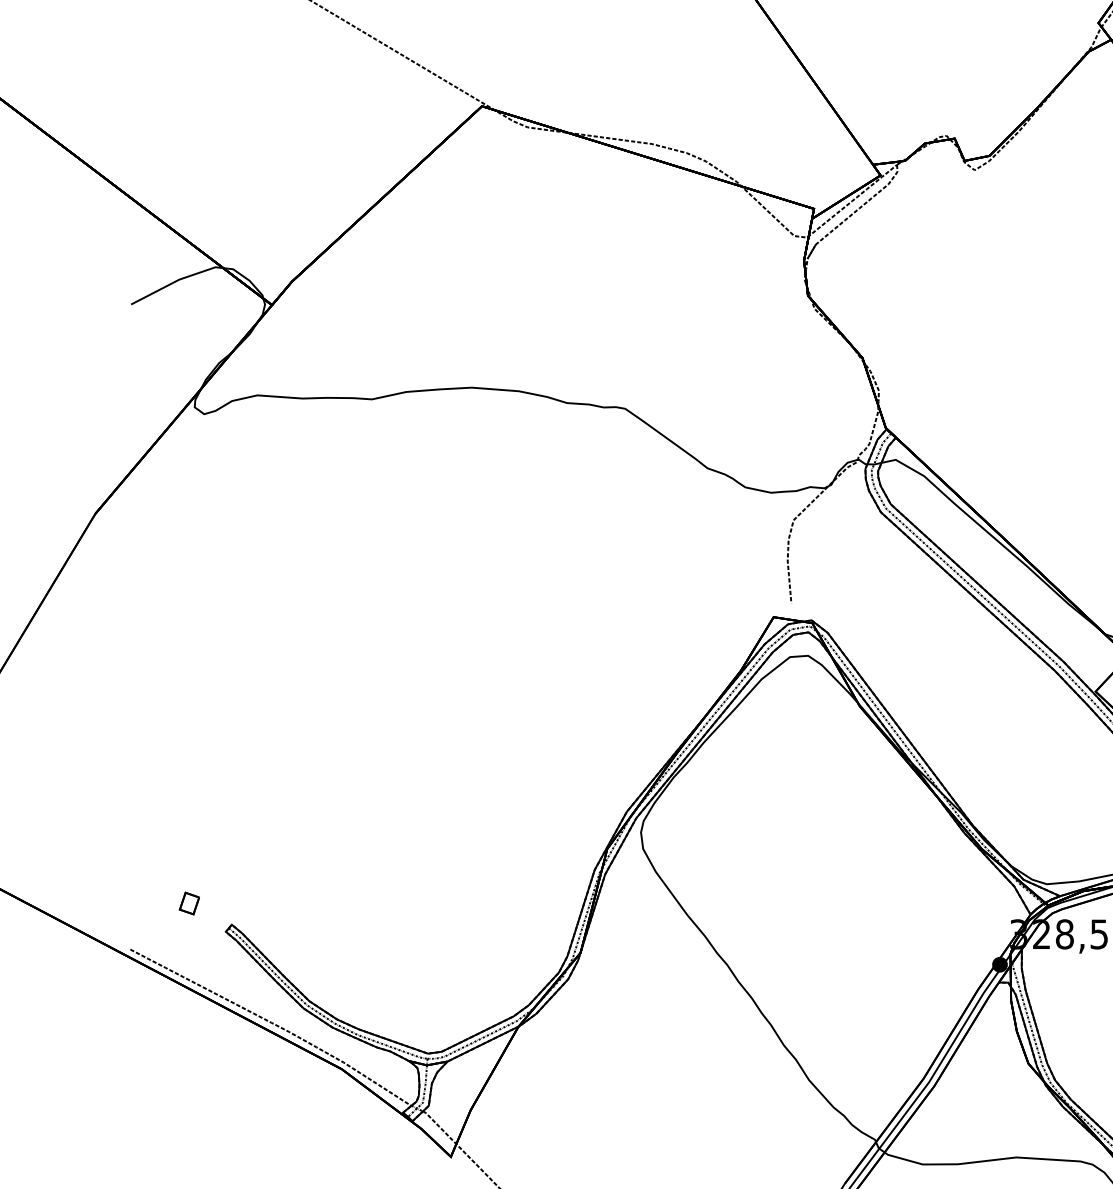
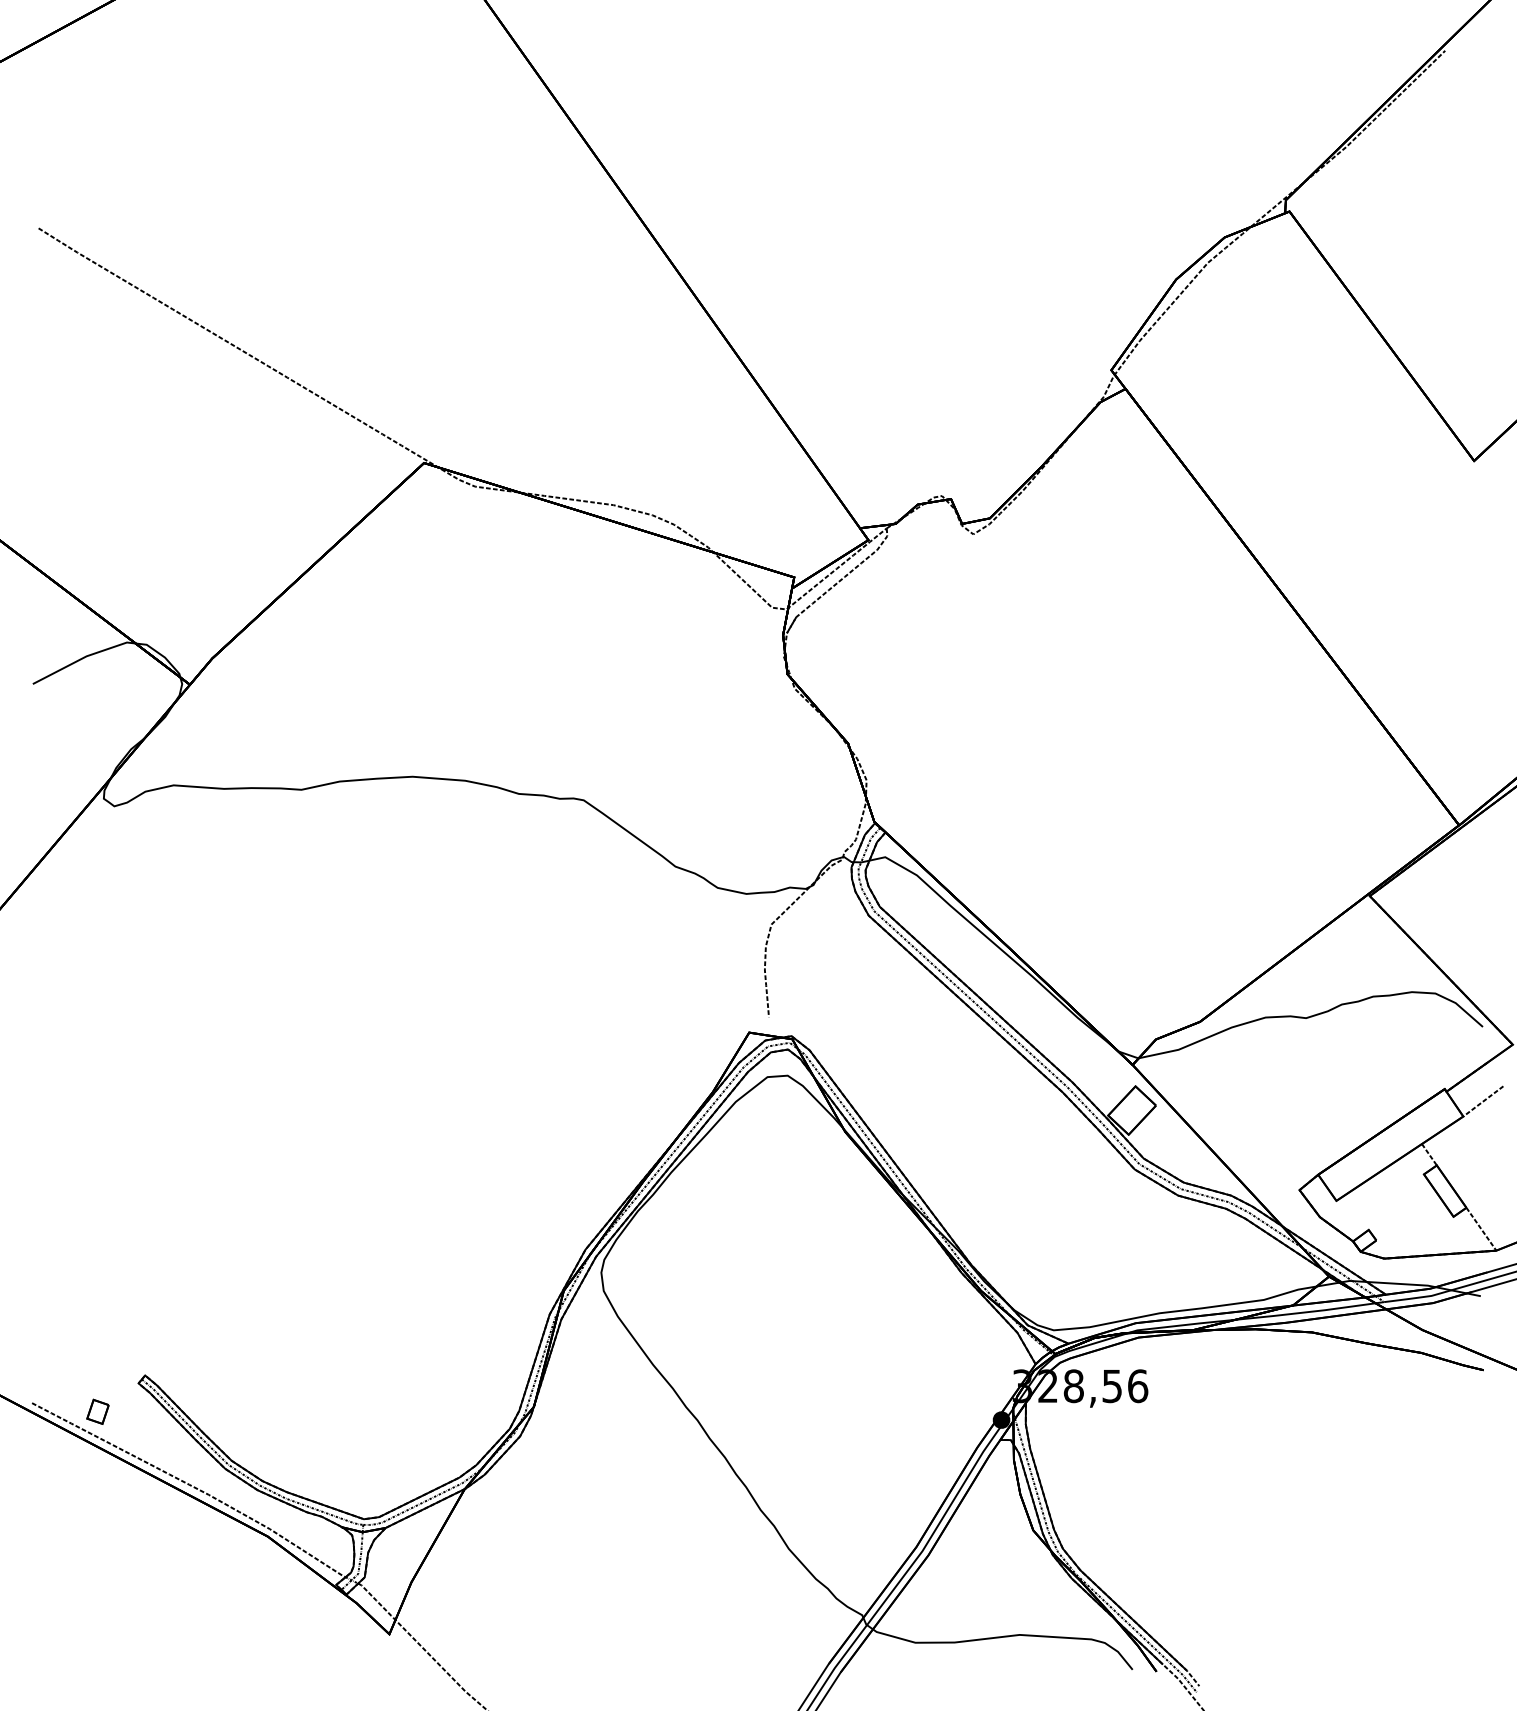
part: (189, 903) -> (97, 1411), moved

